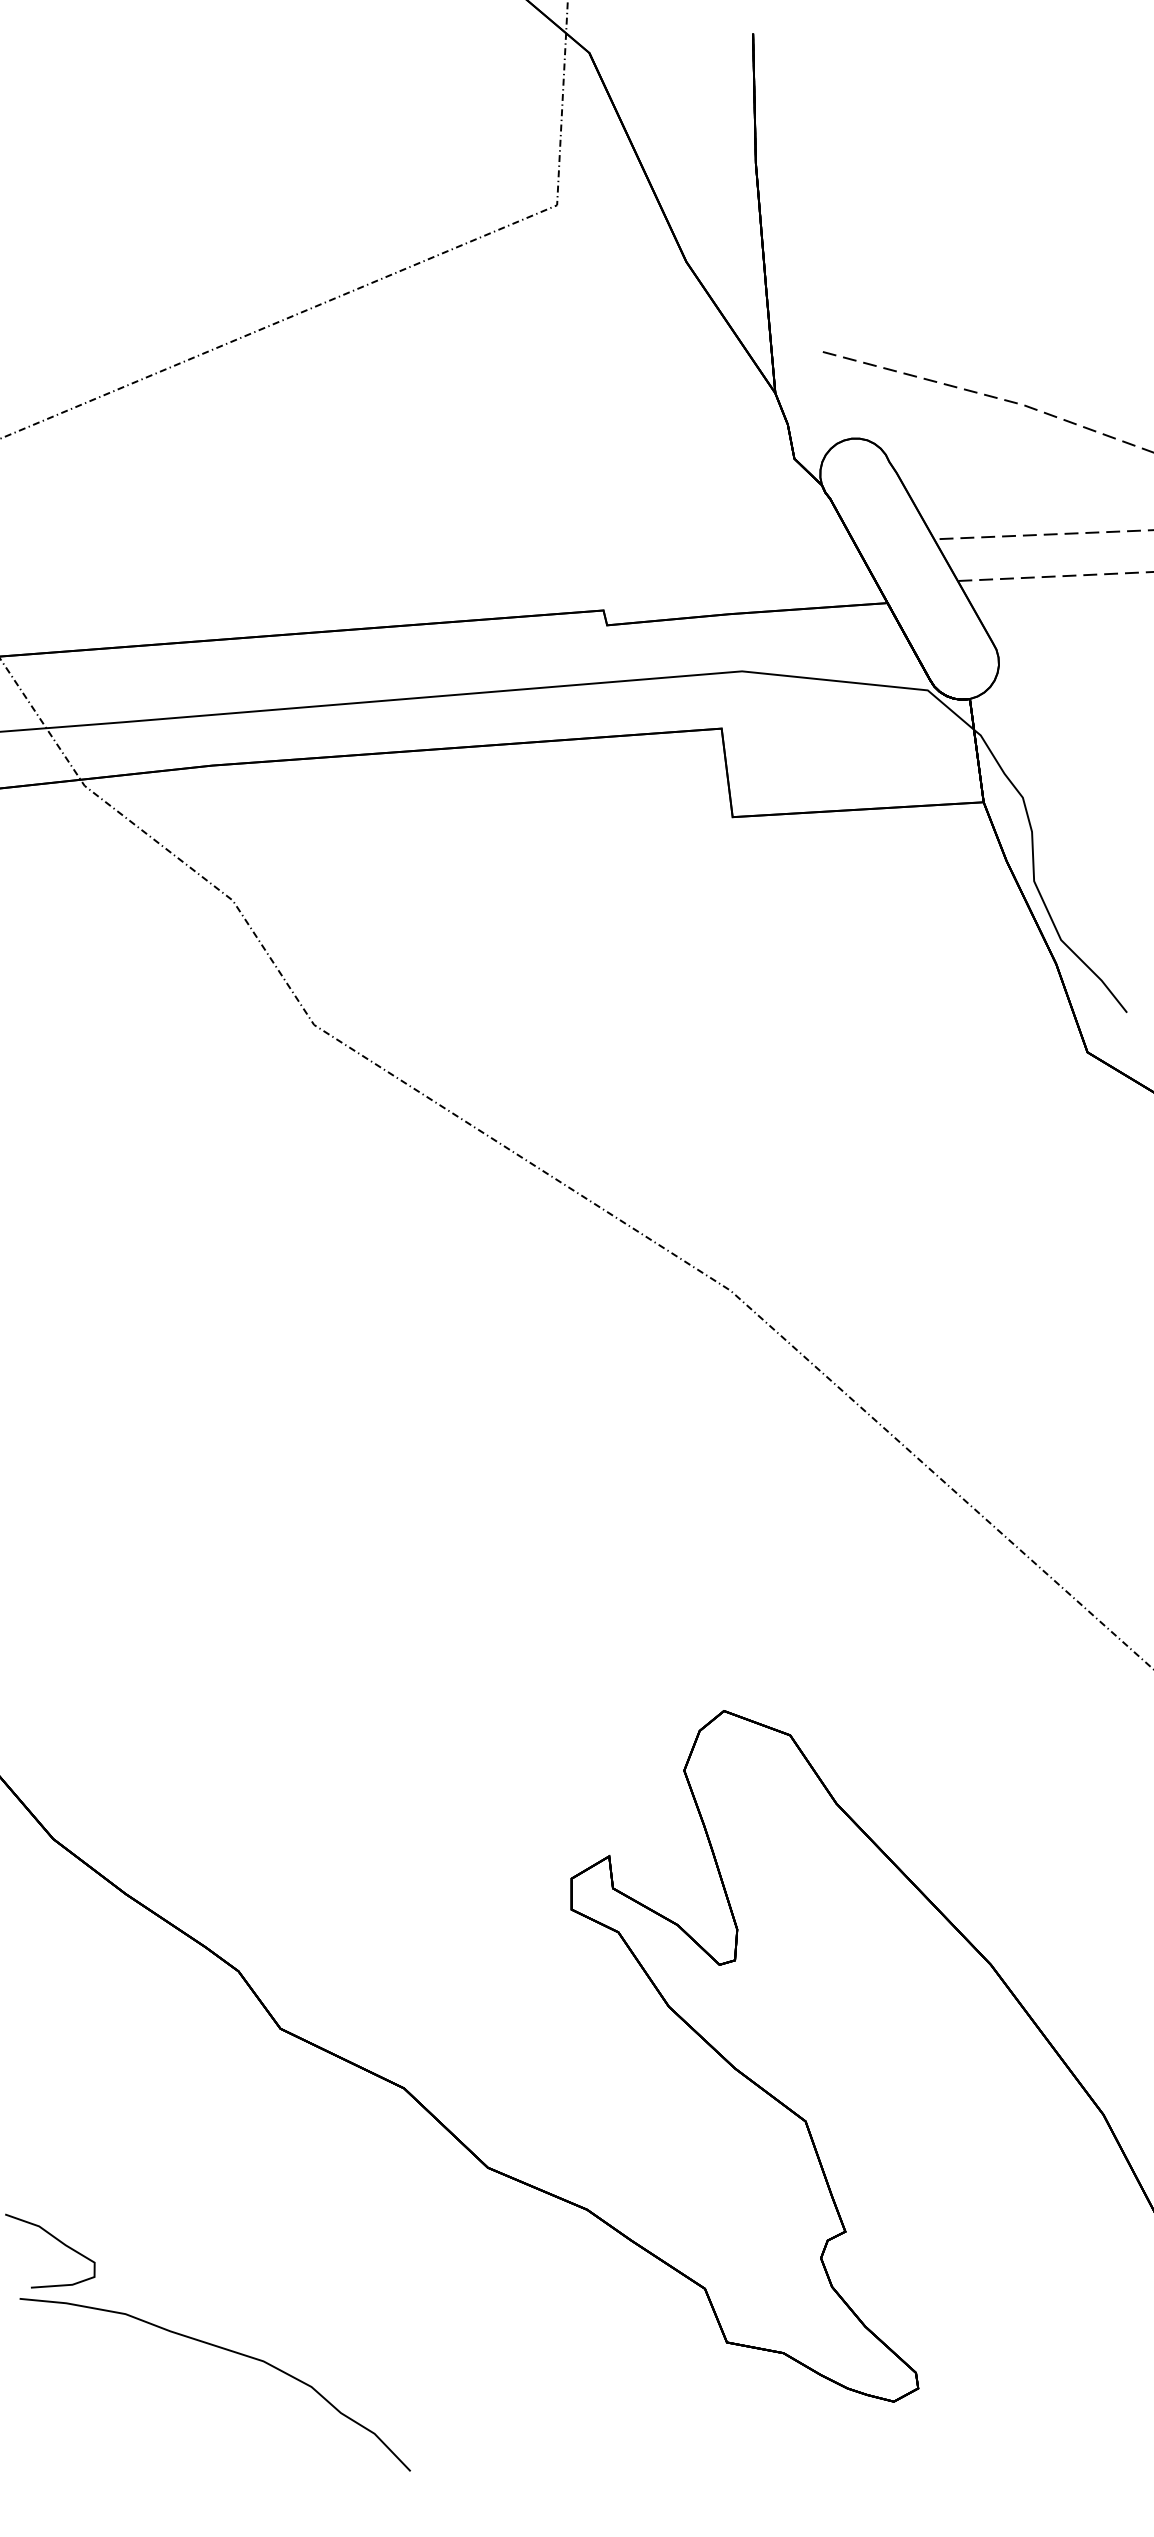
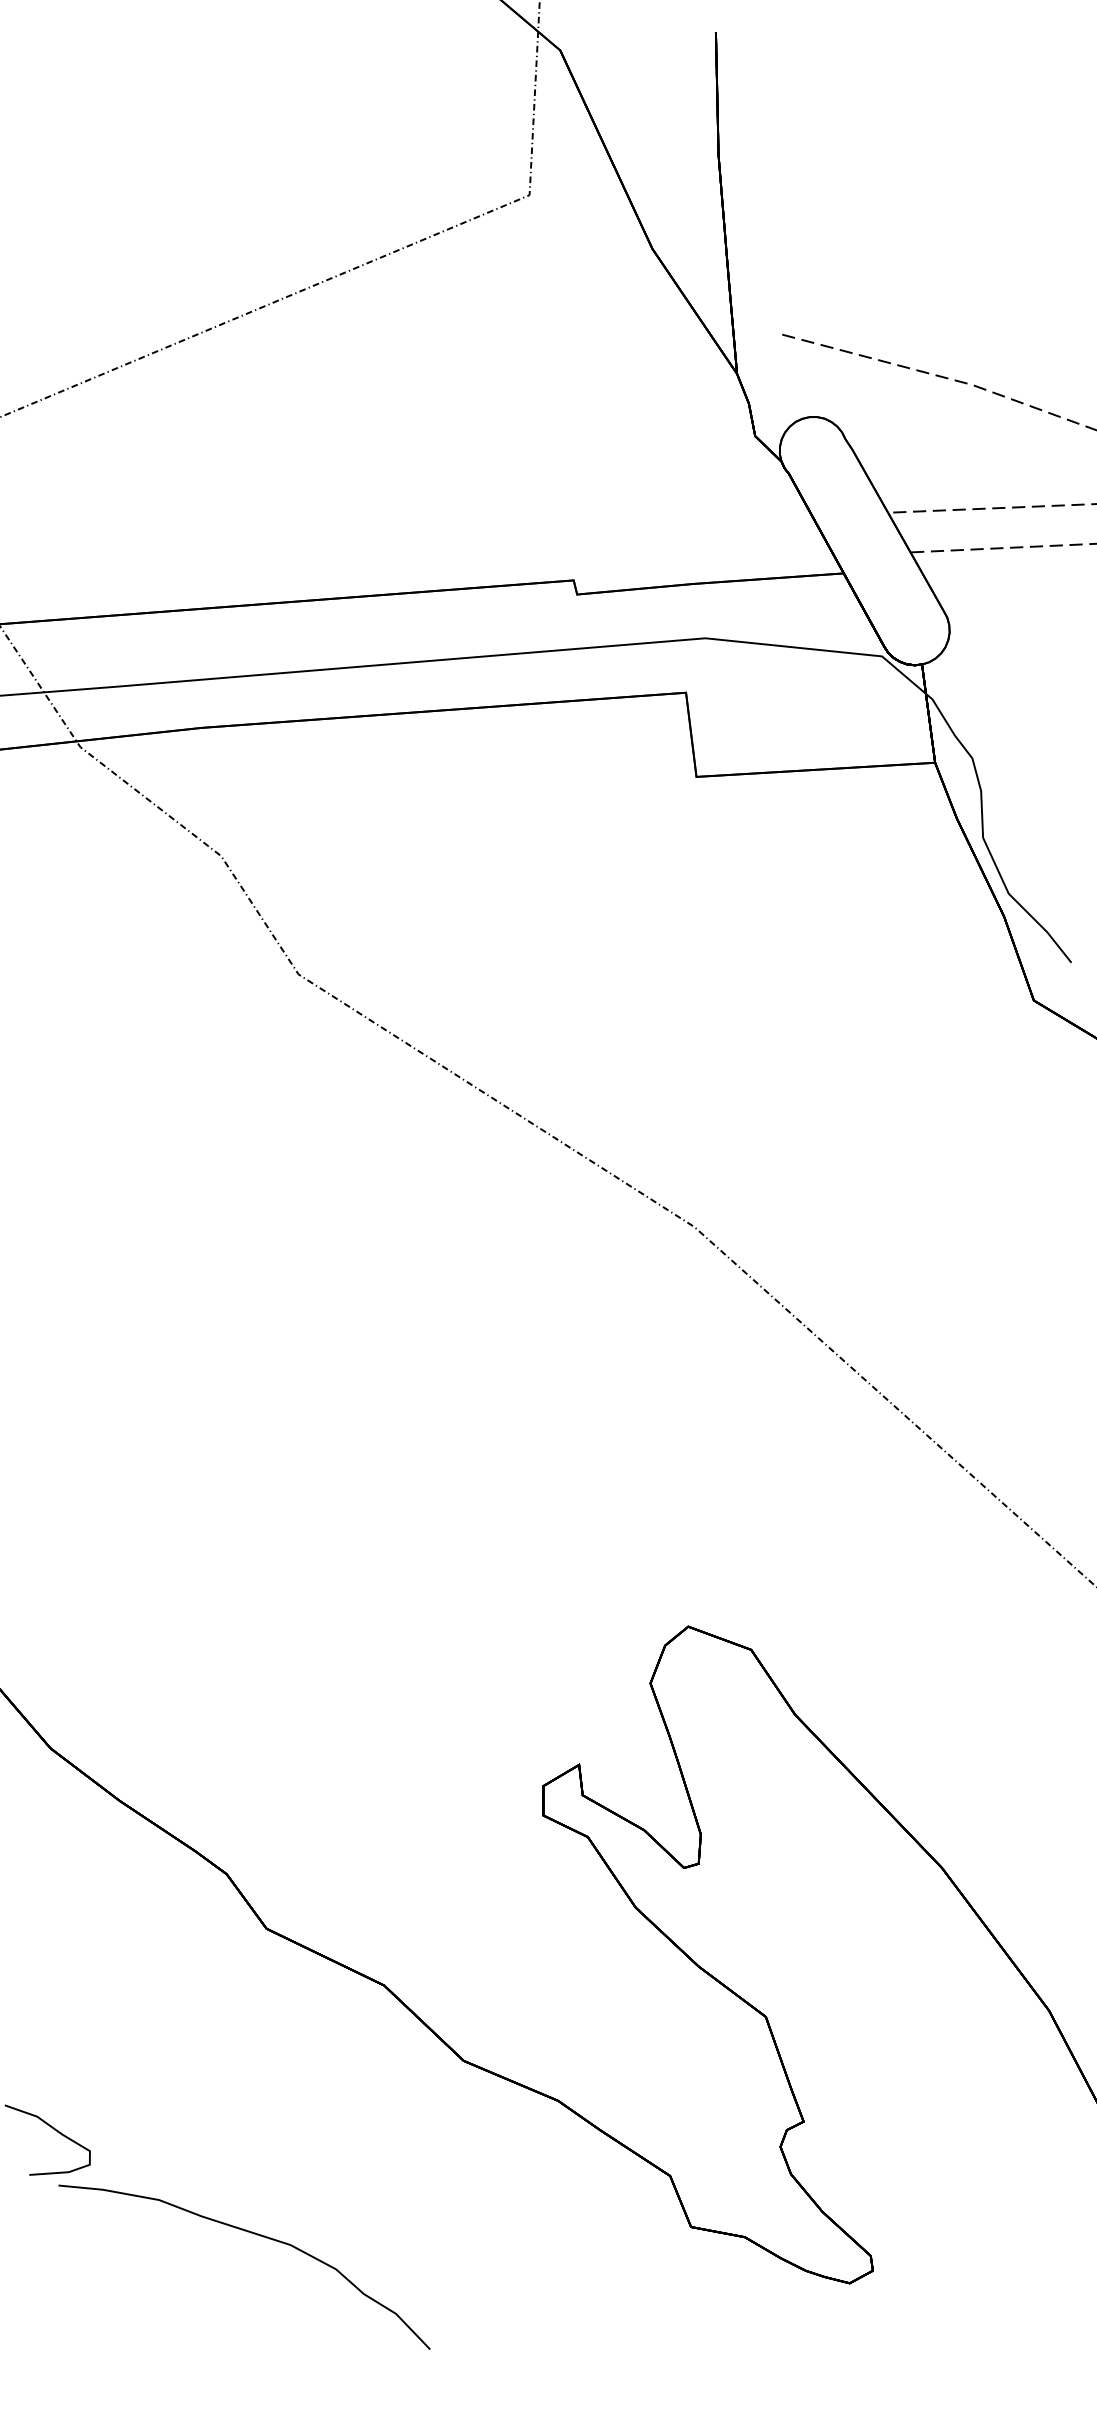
curve: (222, 2349) -> (251, 2233), moved

